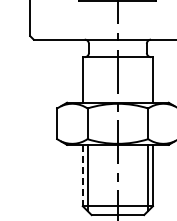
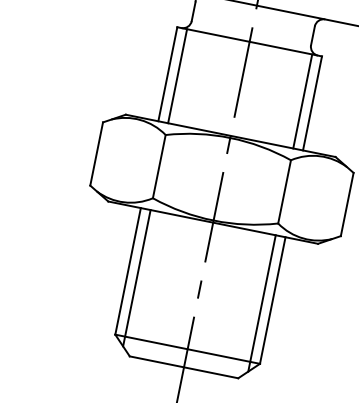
line: (87, 79) -> (177, 75), added
line: (148, 79) -> (303, 100), added
line: (82, 175) -> (127, 271), dashed -> solid

